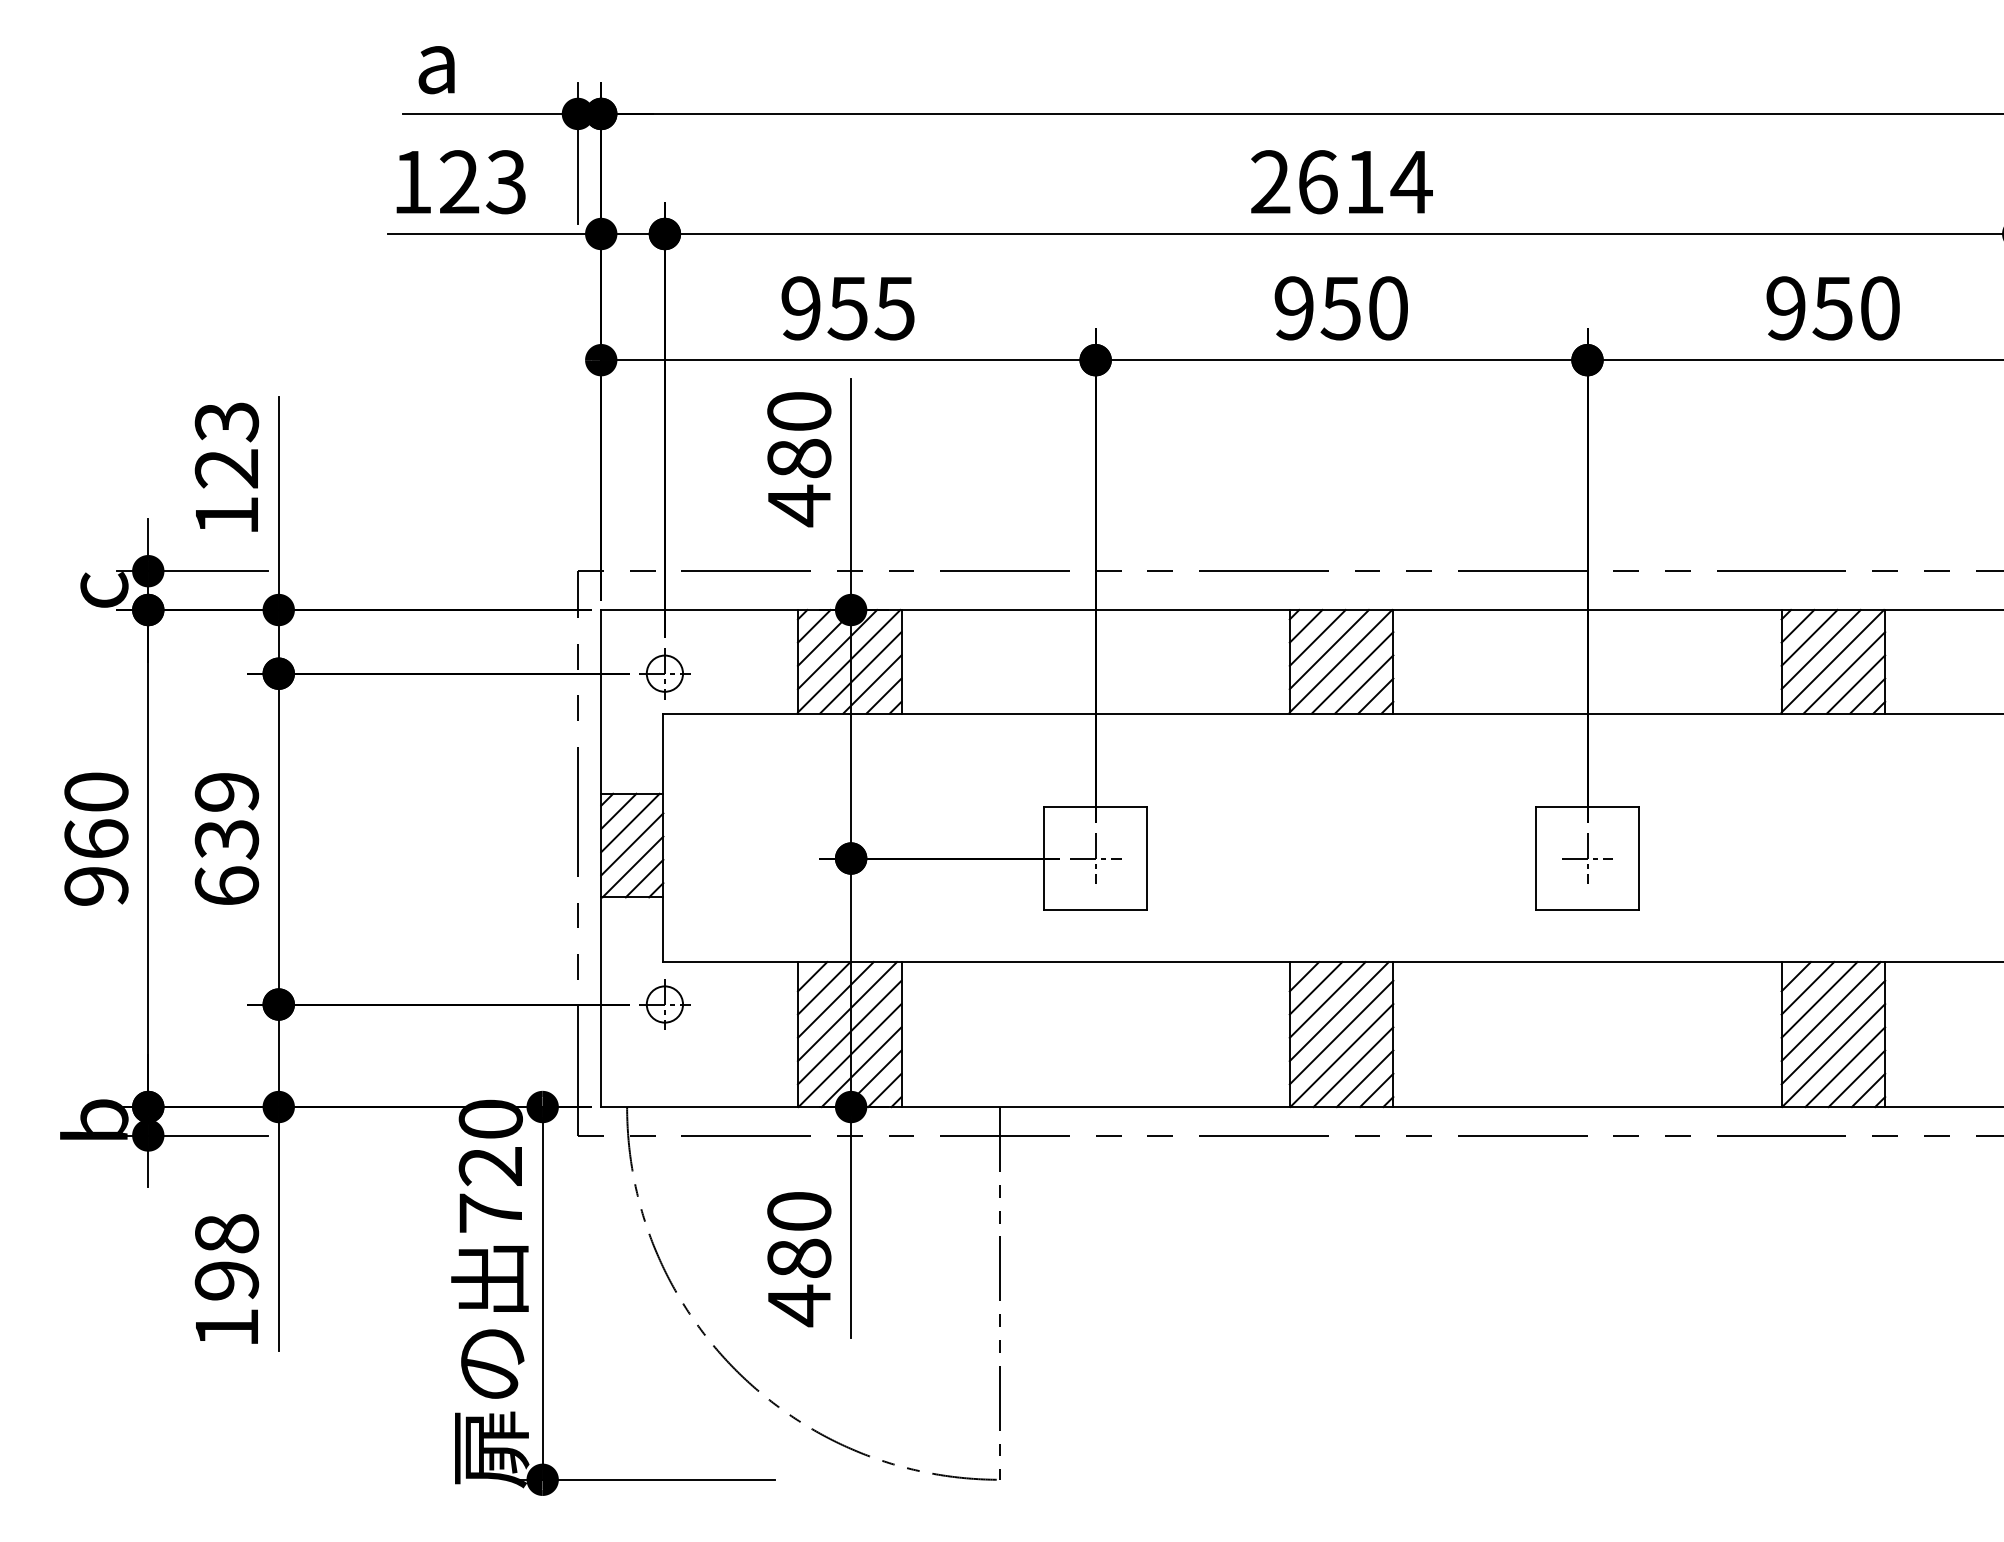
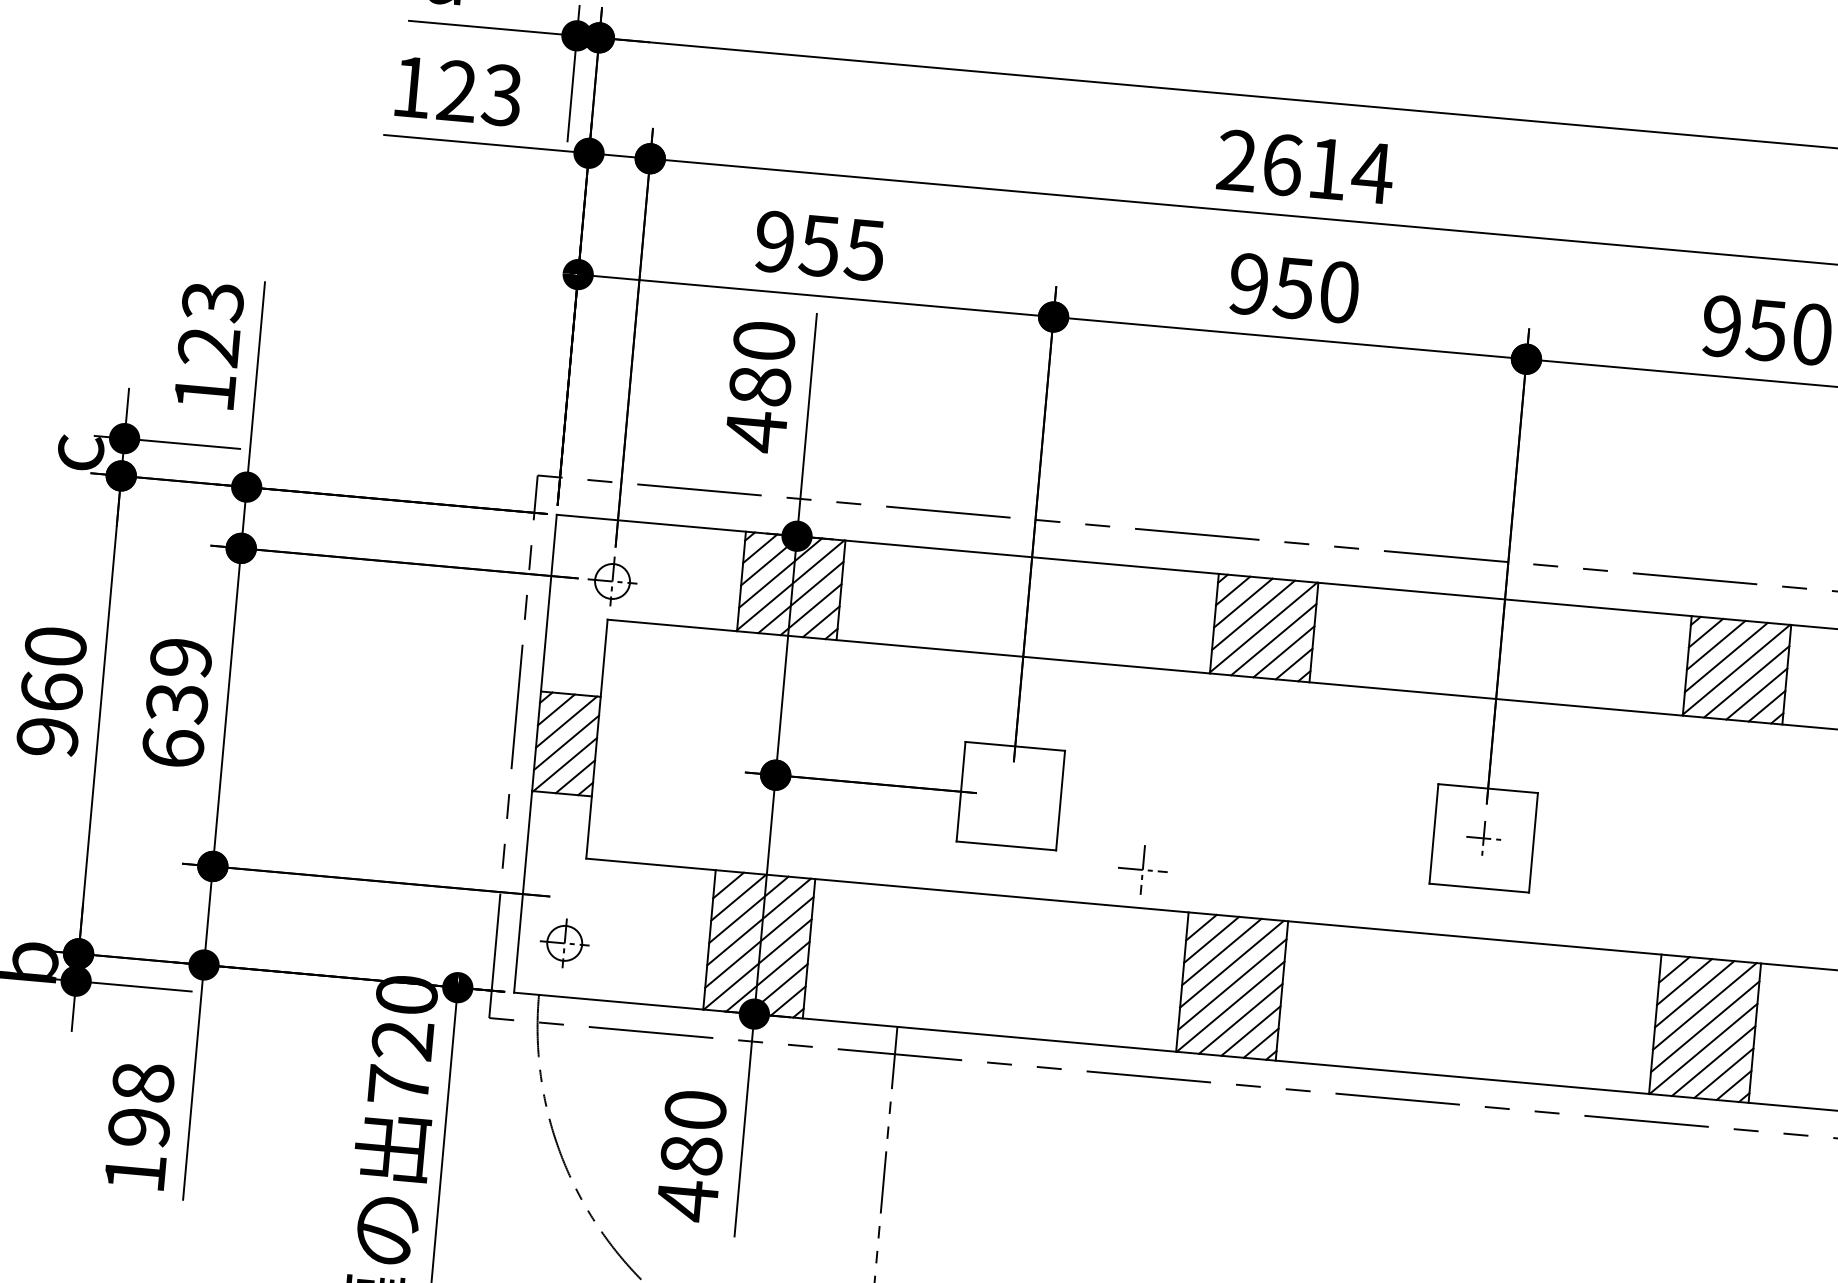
part: (1095, 858) -> (1142, 869), moved
part: (1587, 858) -> (1483, 838), size x0.7
part: (664, 1004) -> (564, 943), moved

